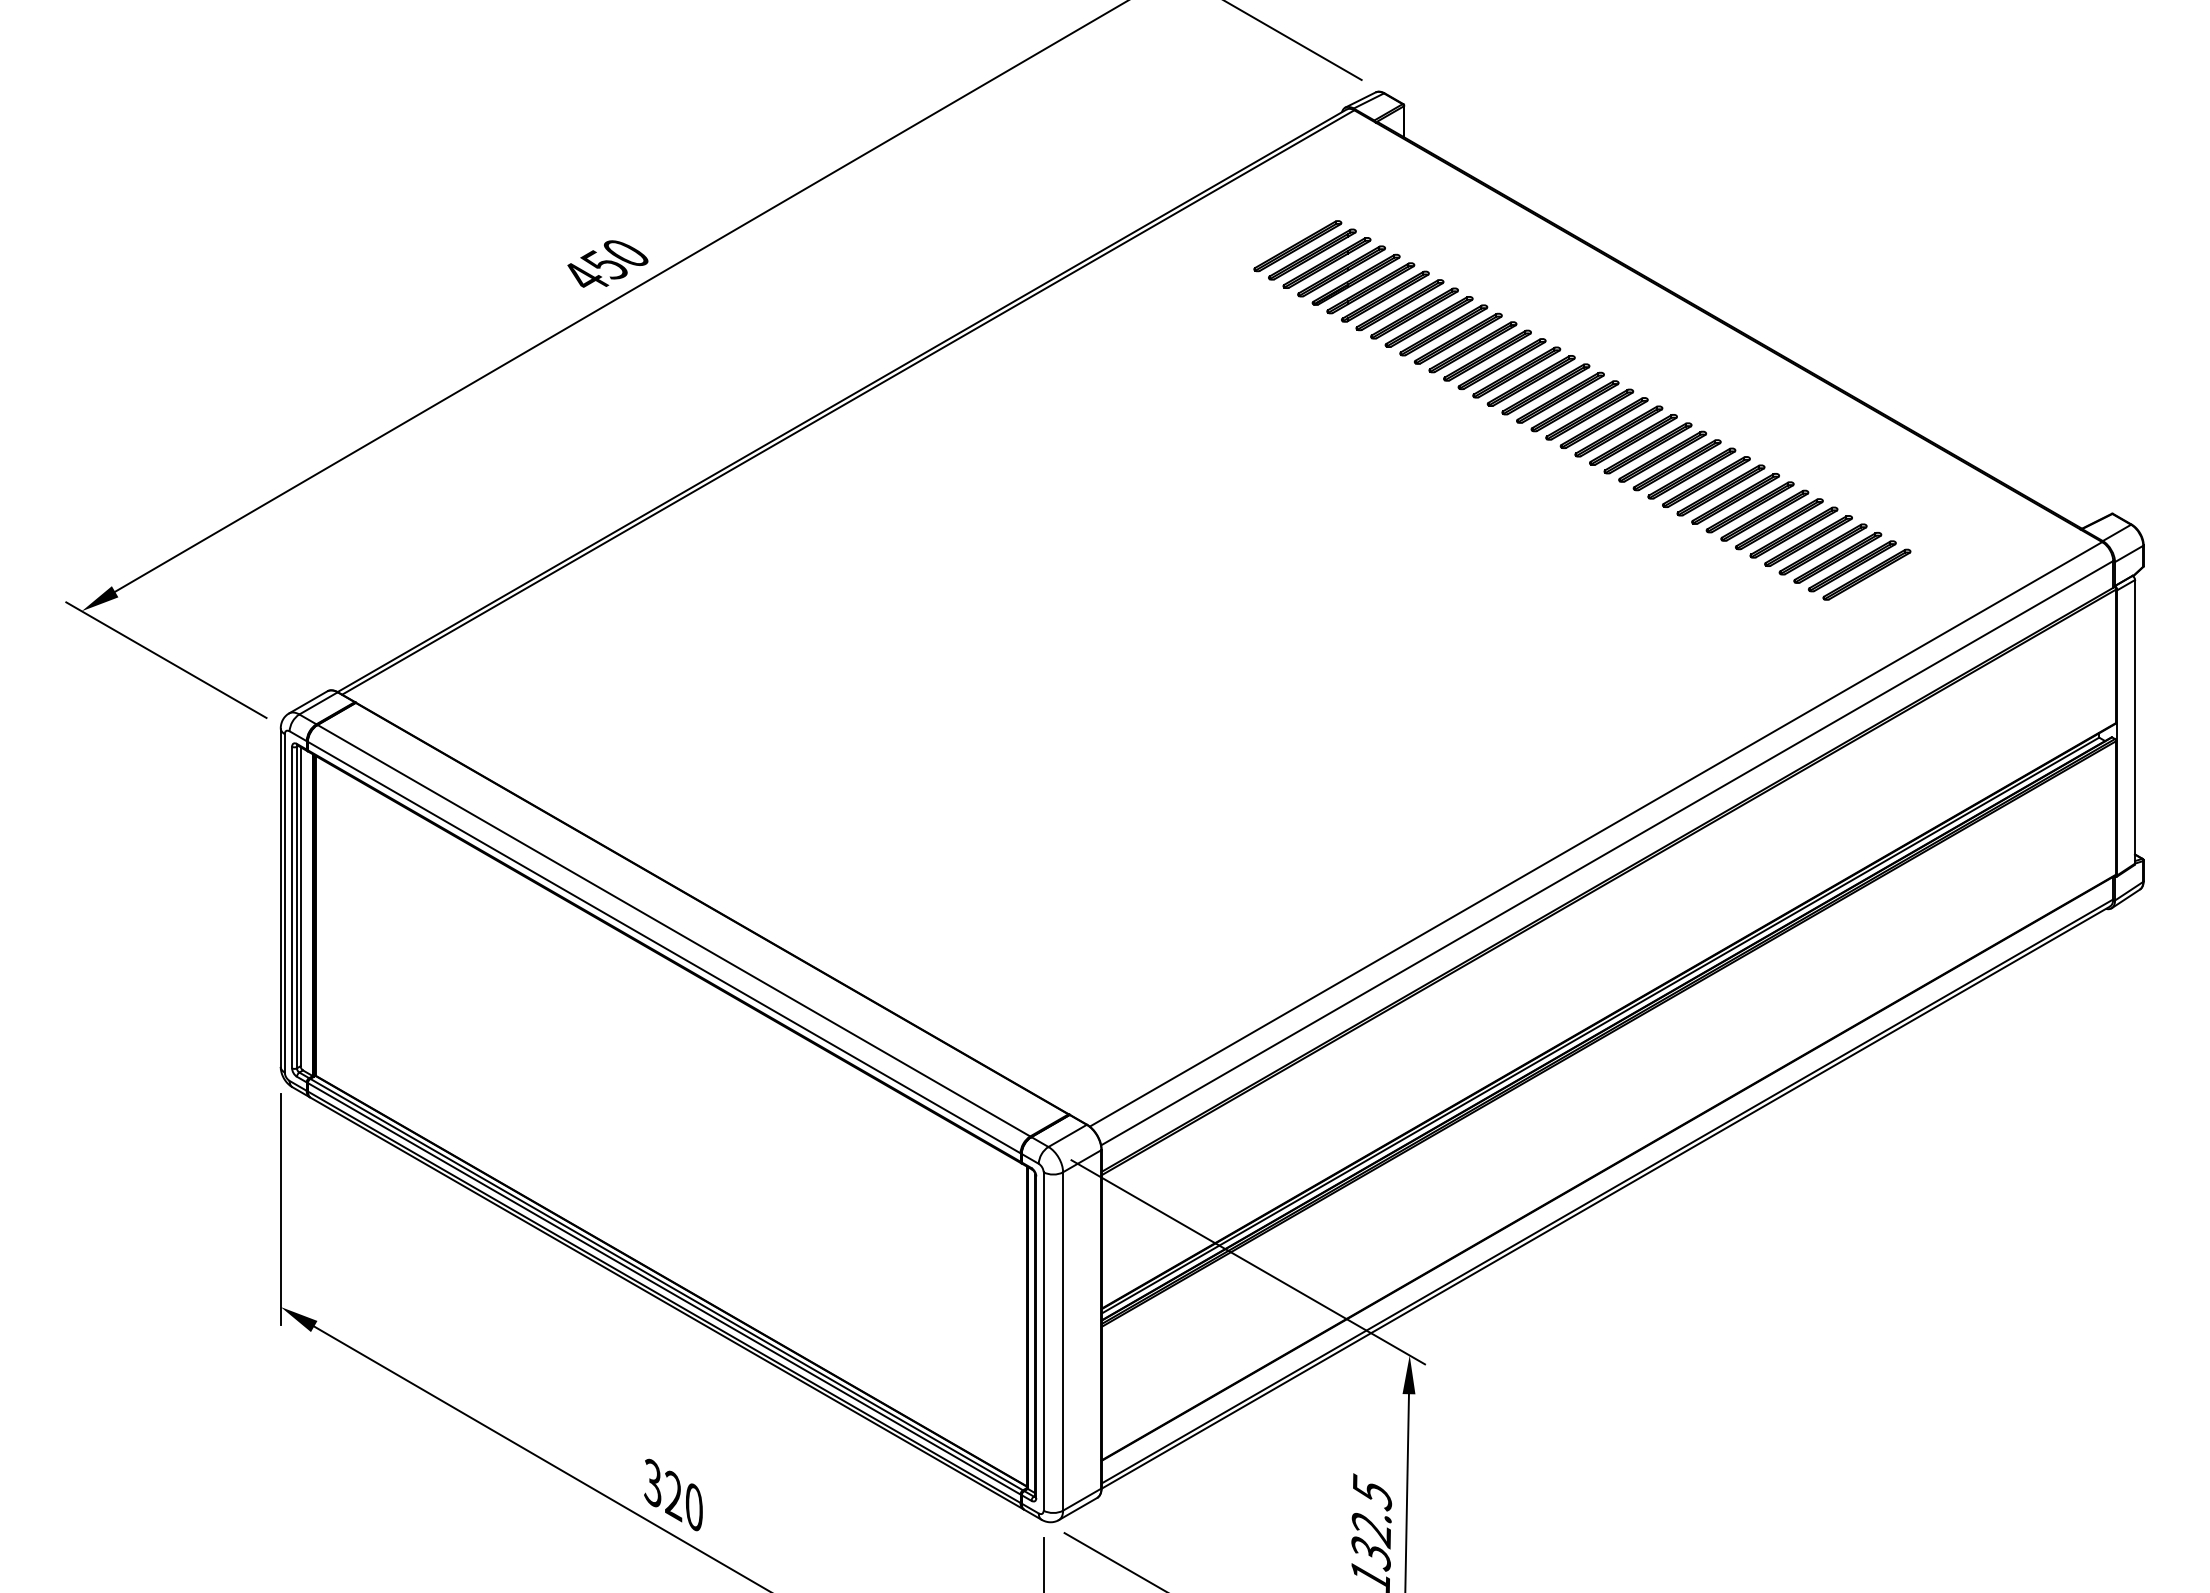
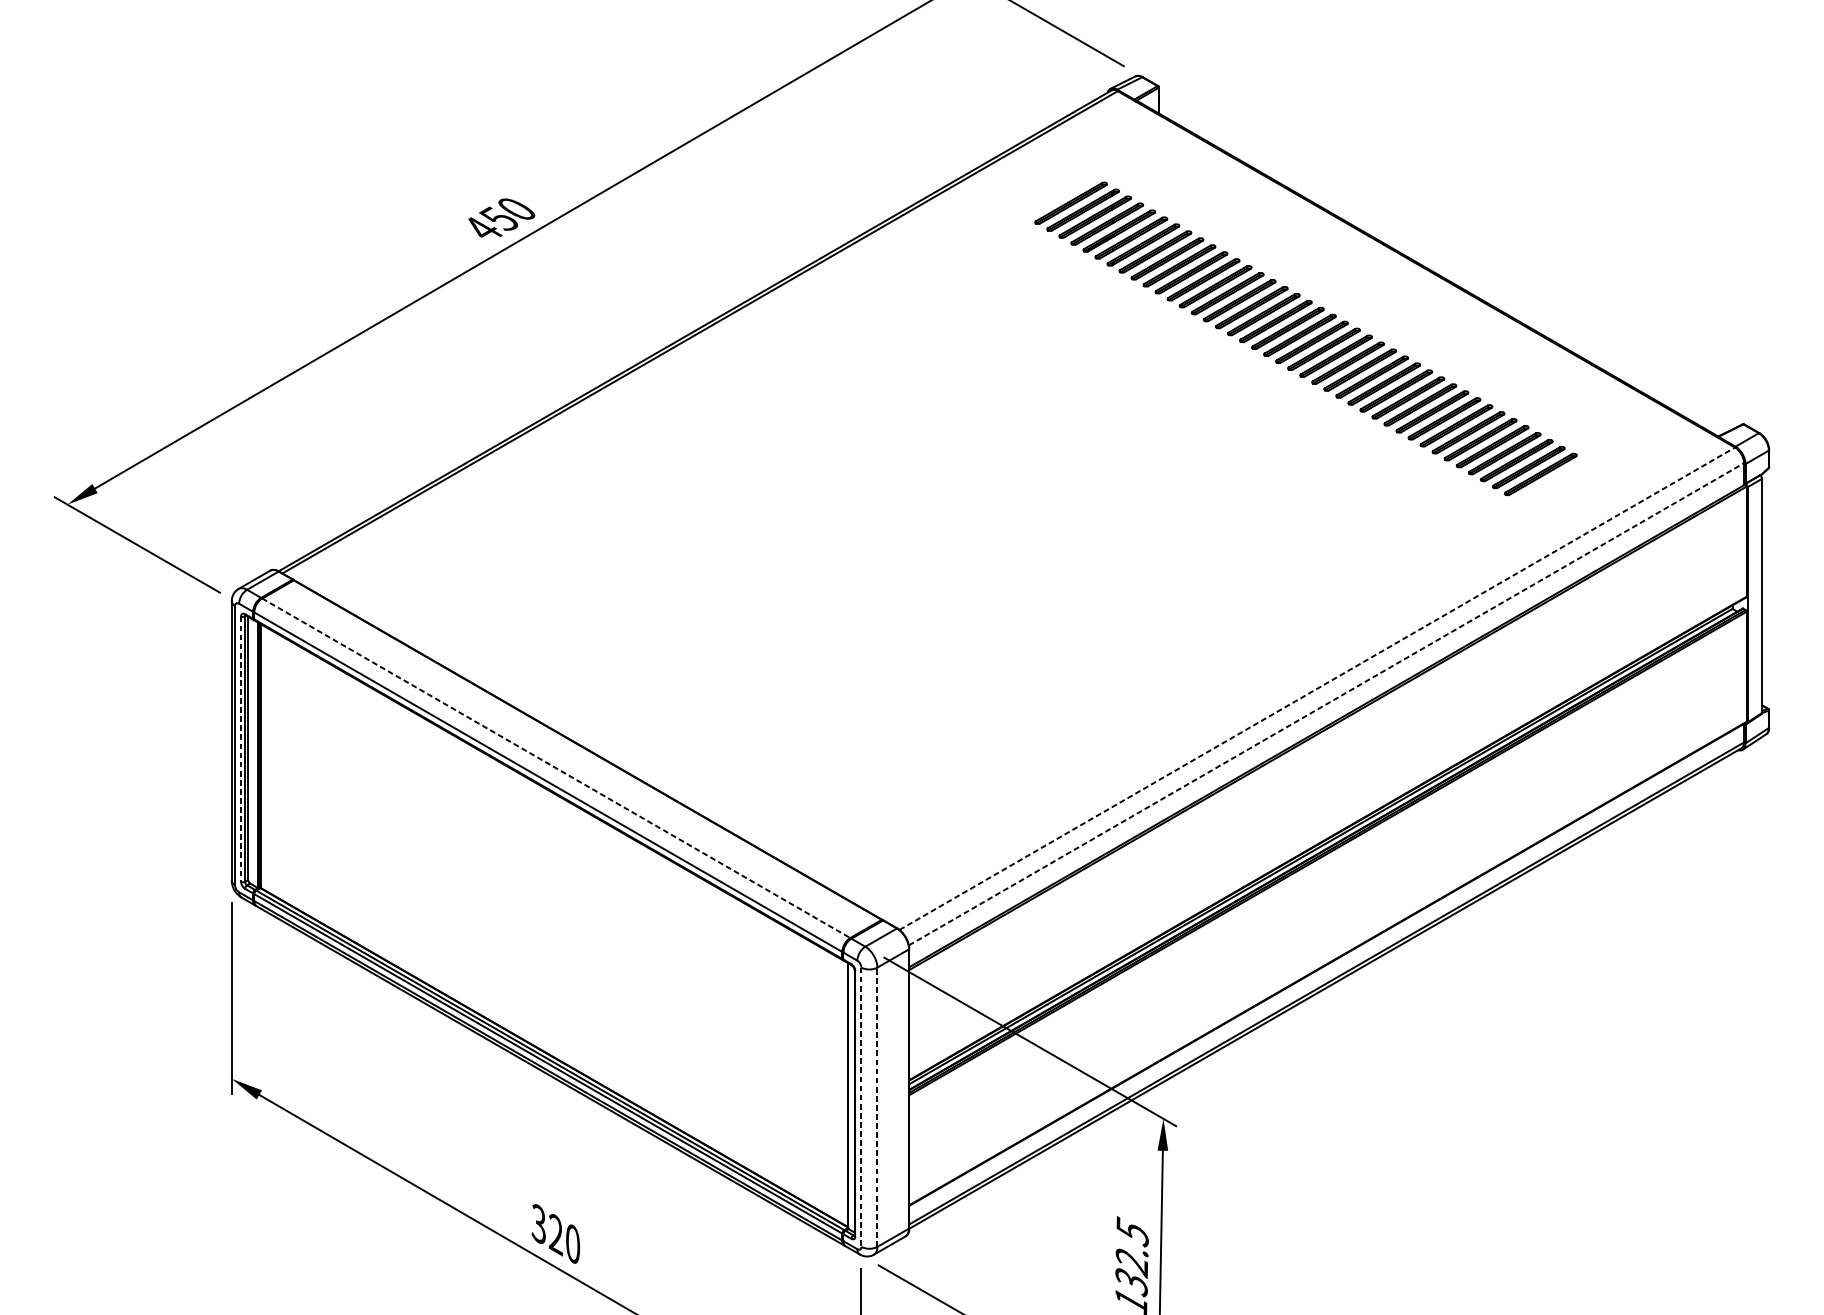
line: (1596, 834) -> (1317, 688), solid -> dashed
line: (1607, 852) -> (1326, 703), solid -> dashed
line: (292, 907) -> (241, 749), solid -> dashed
line: (674, 930) -> (556, 768), solid -> dashed
line: (1063, 1340) -> (877, 1106), solid -> dashed
line: (1043, 1341) -> (861, 1107), solid -> dashed

